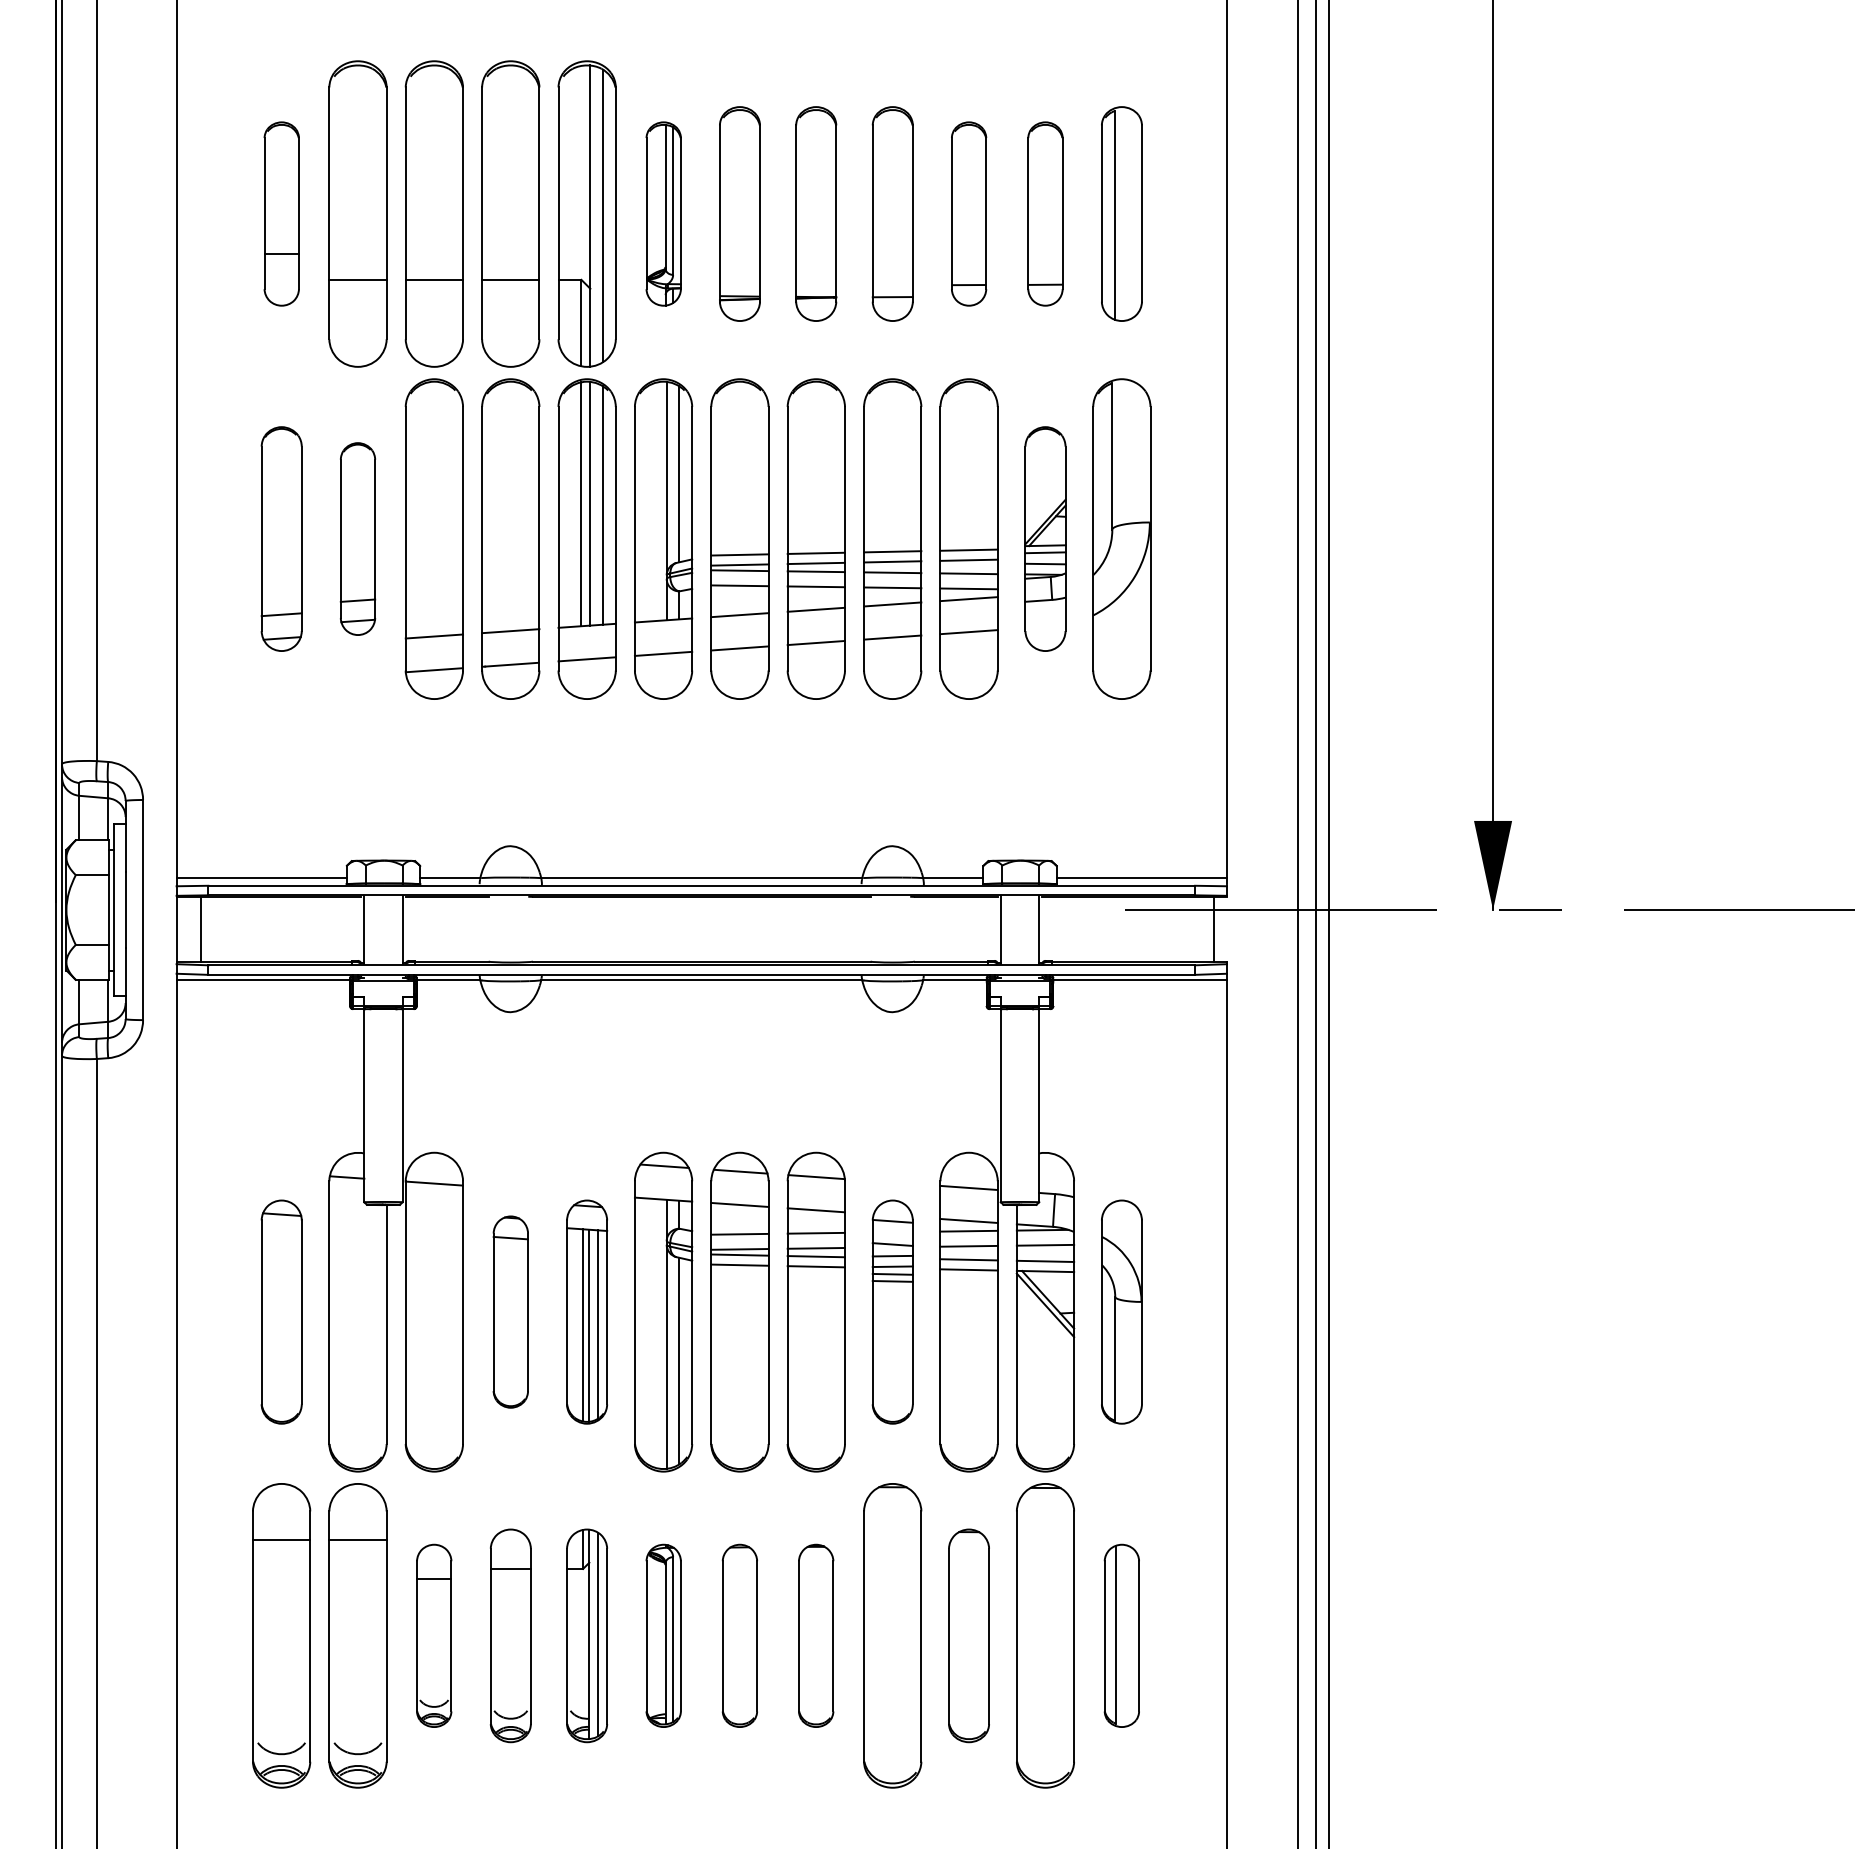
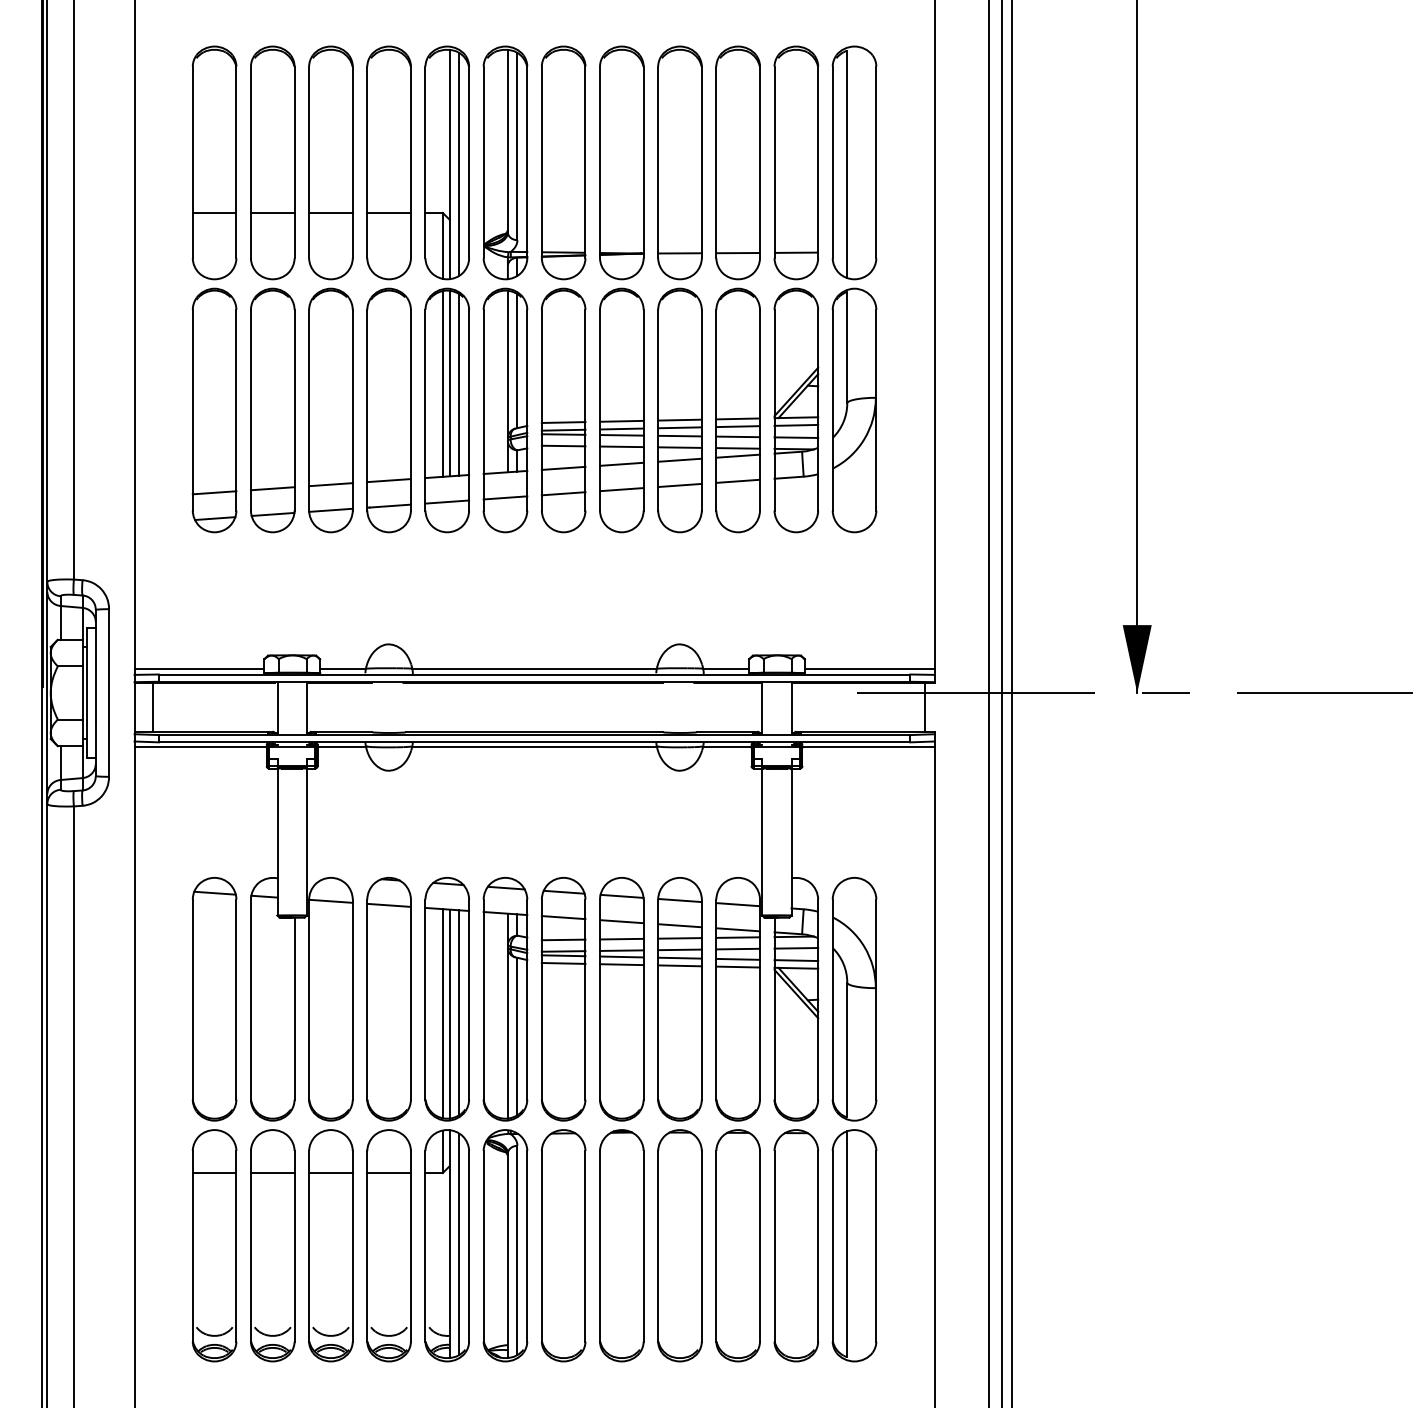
part: (281, 213) -> (214, 162), size x1.67
part: (663, 213) -> (505, 162), size x1.67
part: (739, 213) -> (563, 162), size x1.43
part: (815, 213) -> (621, 162), size x1.43
part: (892, 213) -> (679, 162), size x1.43
part: (968, 213) -> (737, 162), size x1.67
part: (1045, 213) -> (796, 162), size x1.67
part: (1121, 213) -> (854, 162), size x1.43
part: (281, 538) -> (214, 410), size x1.43
part: (357, 538) -> (272, 410), size x1.67
part: (1045, 538) -> (796, 410), size x1.43
part: (281, 1311) -> (214, 998), size x1.43
part: (510, 1311) -> (388, 998), size x1.67
part: (586, 1311) -> (446, 998), size x1.43
part: (892, 1311) -> (679, 998), size x1.43
part: (1121, 1311) -> (854, 998), size x1.43
part: (433, 1635) -> (330, 1245), size x1.67
part: (510, 1635) -> (388, 1245), size x1.43
part: (586, 1635) -> (446, 1245), size x1.43
part: (663, 1635) -> (505, 1245), size x1.67
part: (739, 1635) -> (563, 1245), size x1.67
part: (815, 1635) -> (621, 1245), size x1.67
part: (968, 1635) -> (737, 1245), size x1.43
part: (1121, 1635) -> (854, 1245), size x1.67

